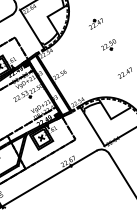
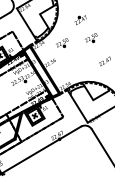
part: (74, 50) -> (62, 42), added

